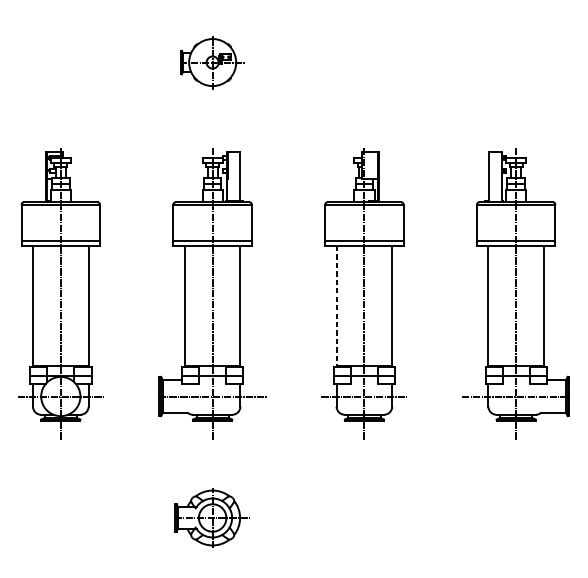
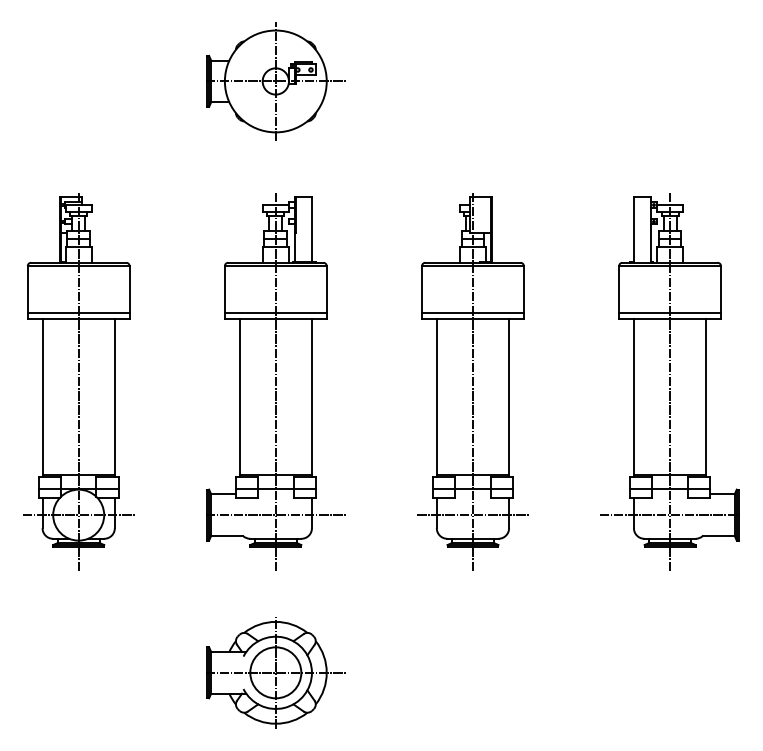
part: (212, 62) -> (275, 81), size x1.67
line: (336, 305) -> (436, 397), dashed -> solid
part: (212, 517) -> (275, 672), size x1.43

